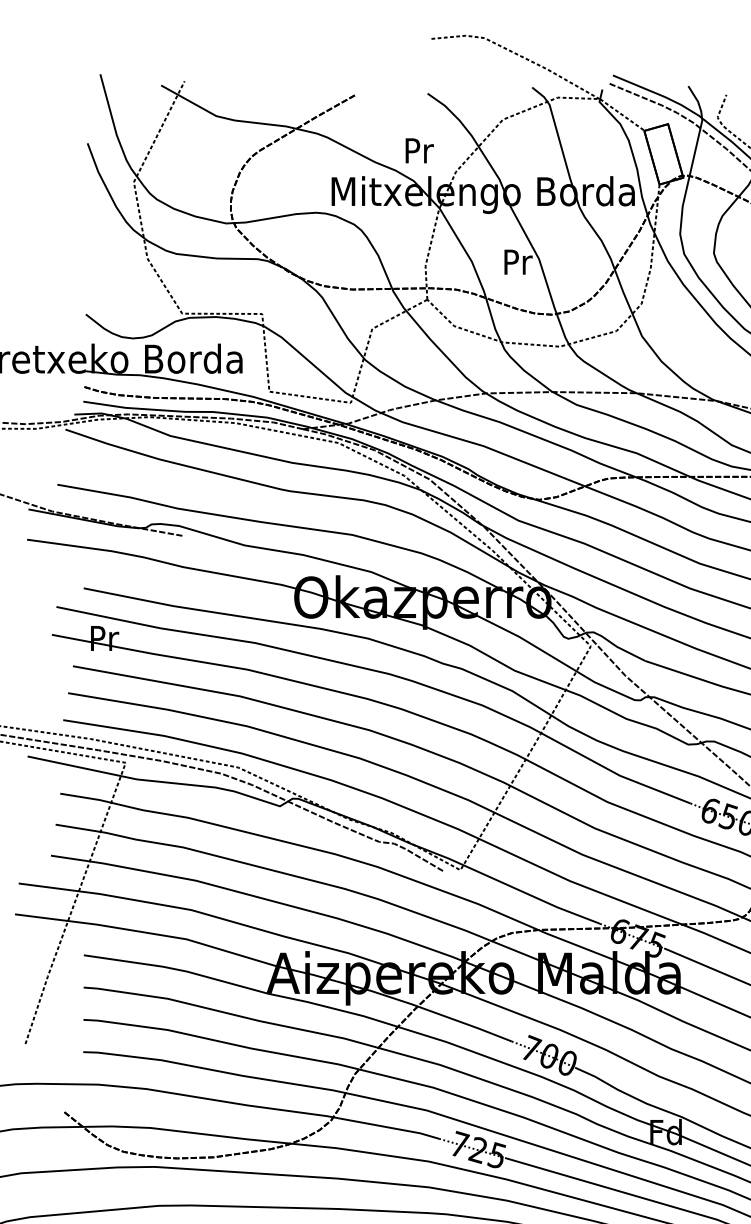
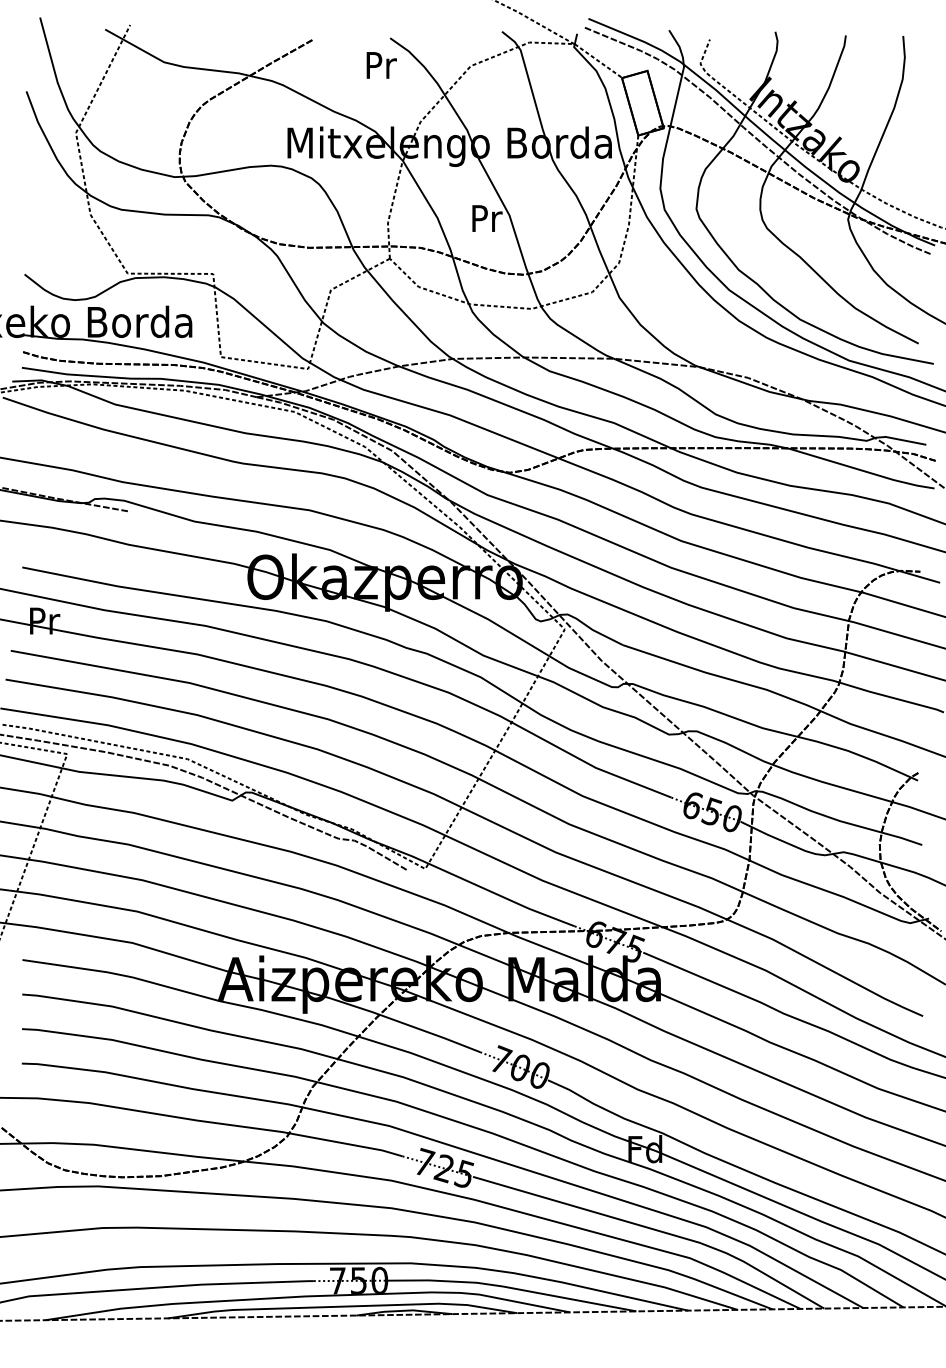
text: (419, 150) -> (381, 65), moved

